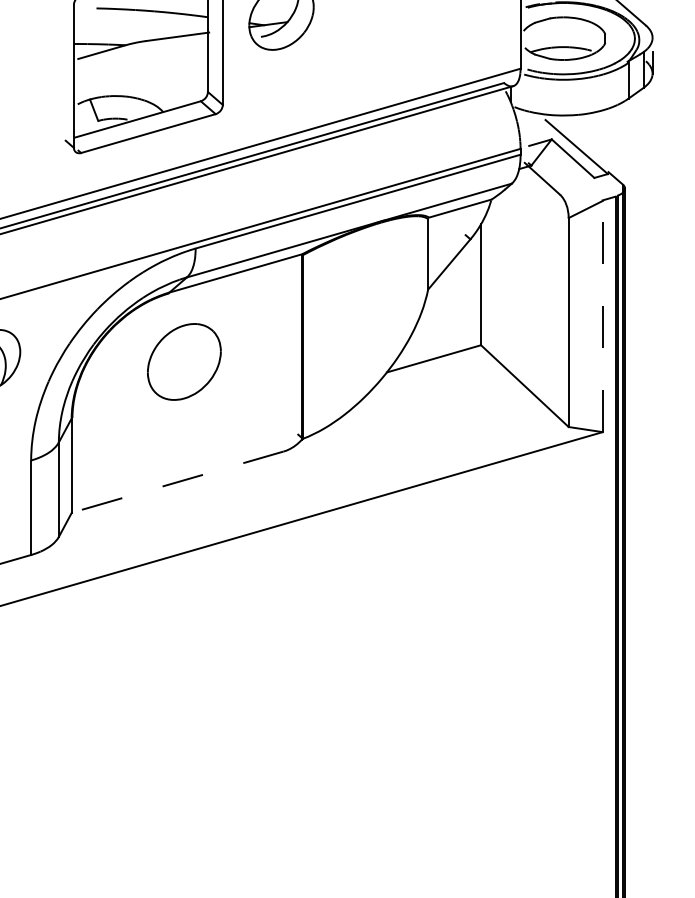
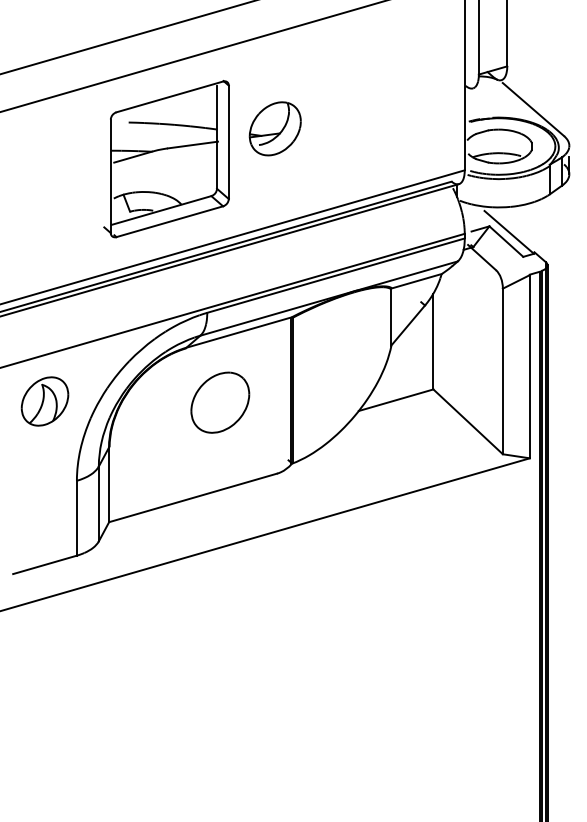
line: (602, 316) -> (529, 366), dashed -> solid
part: (184, 361) -> (220, 402), moved
line: (177, 482) -> (192, 498), dashed -> solid

